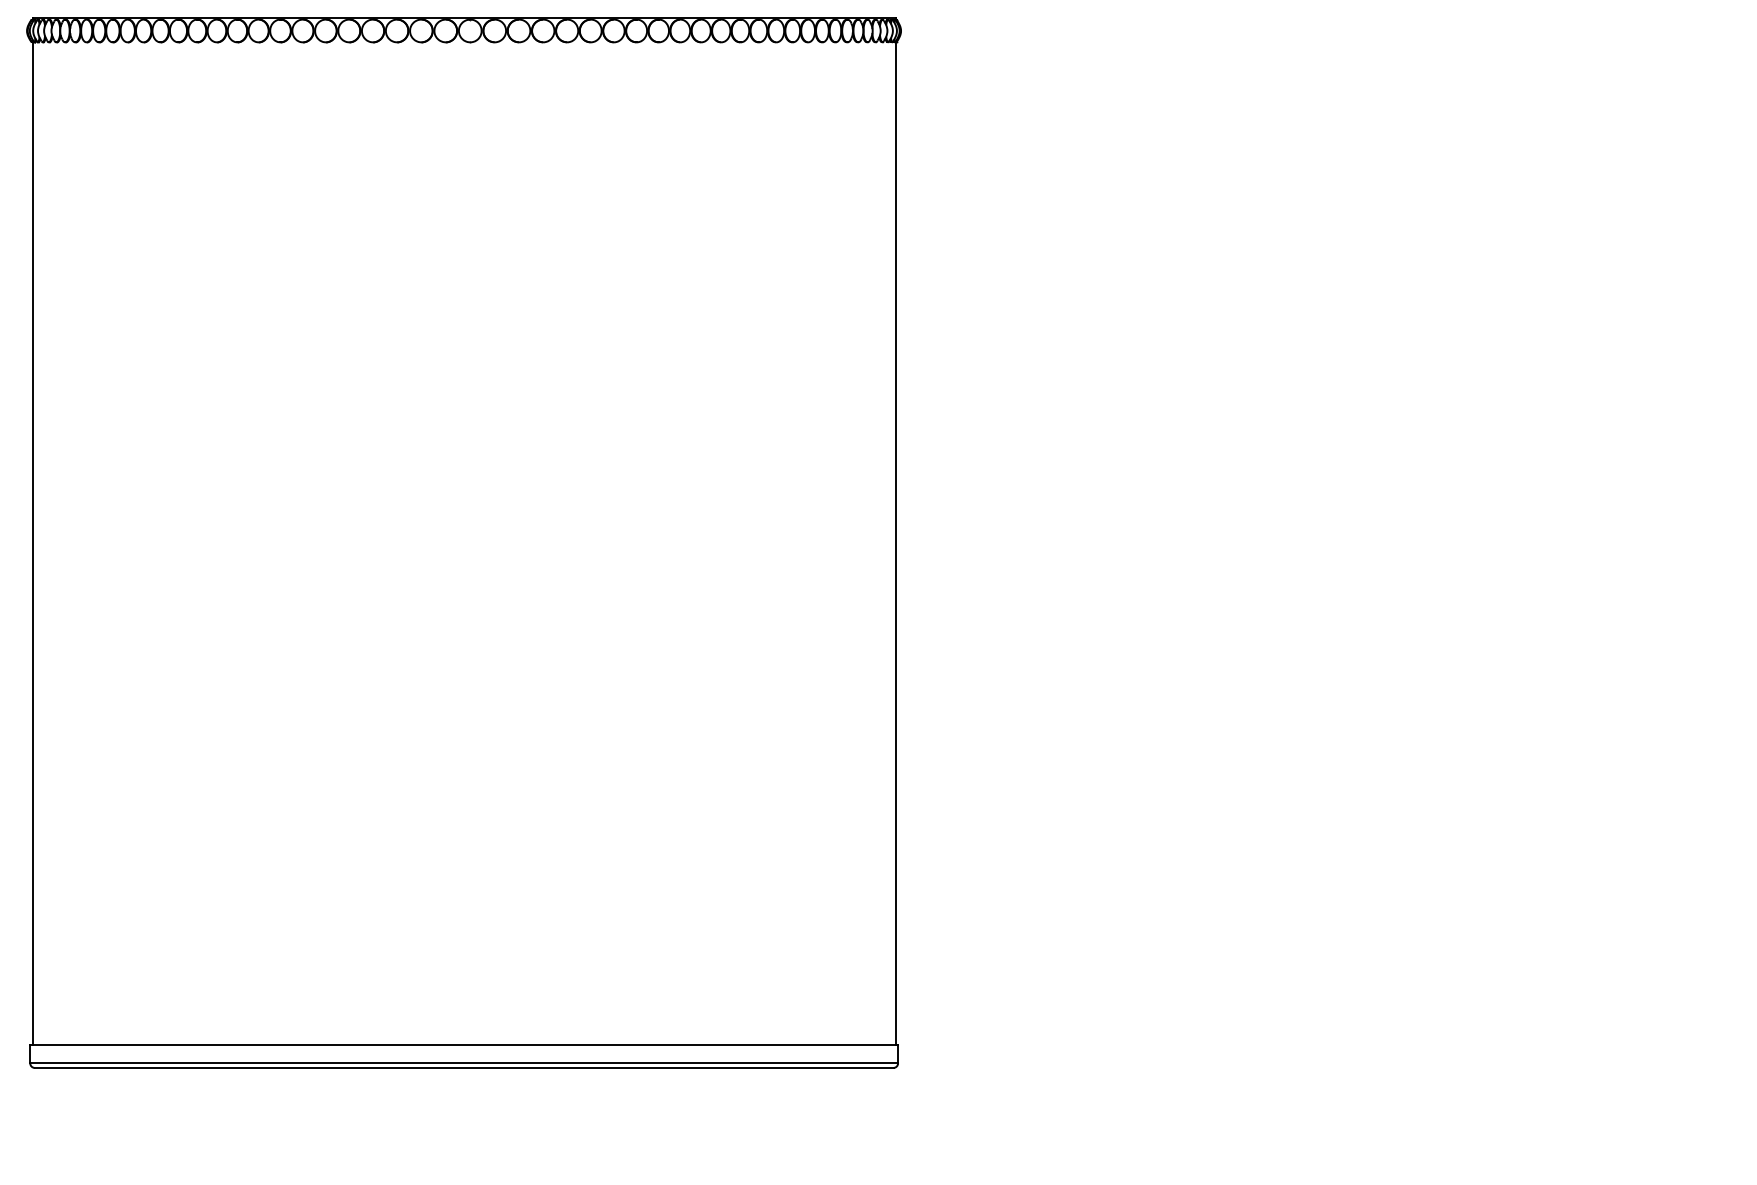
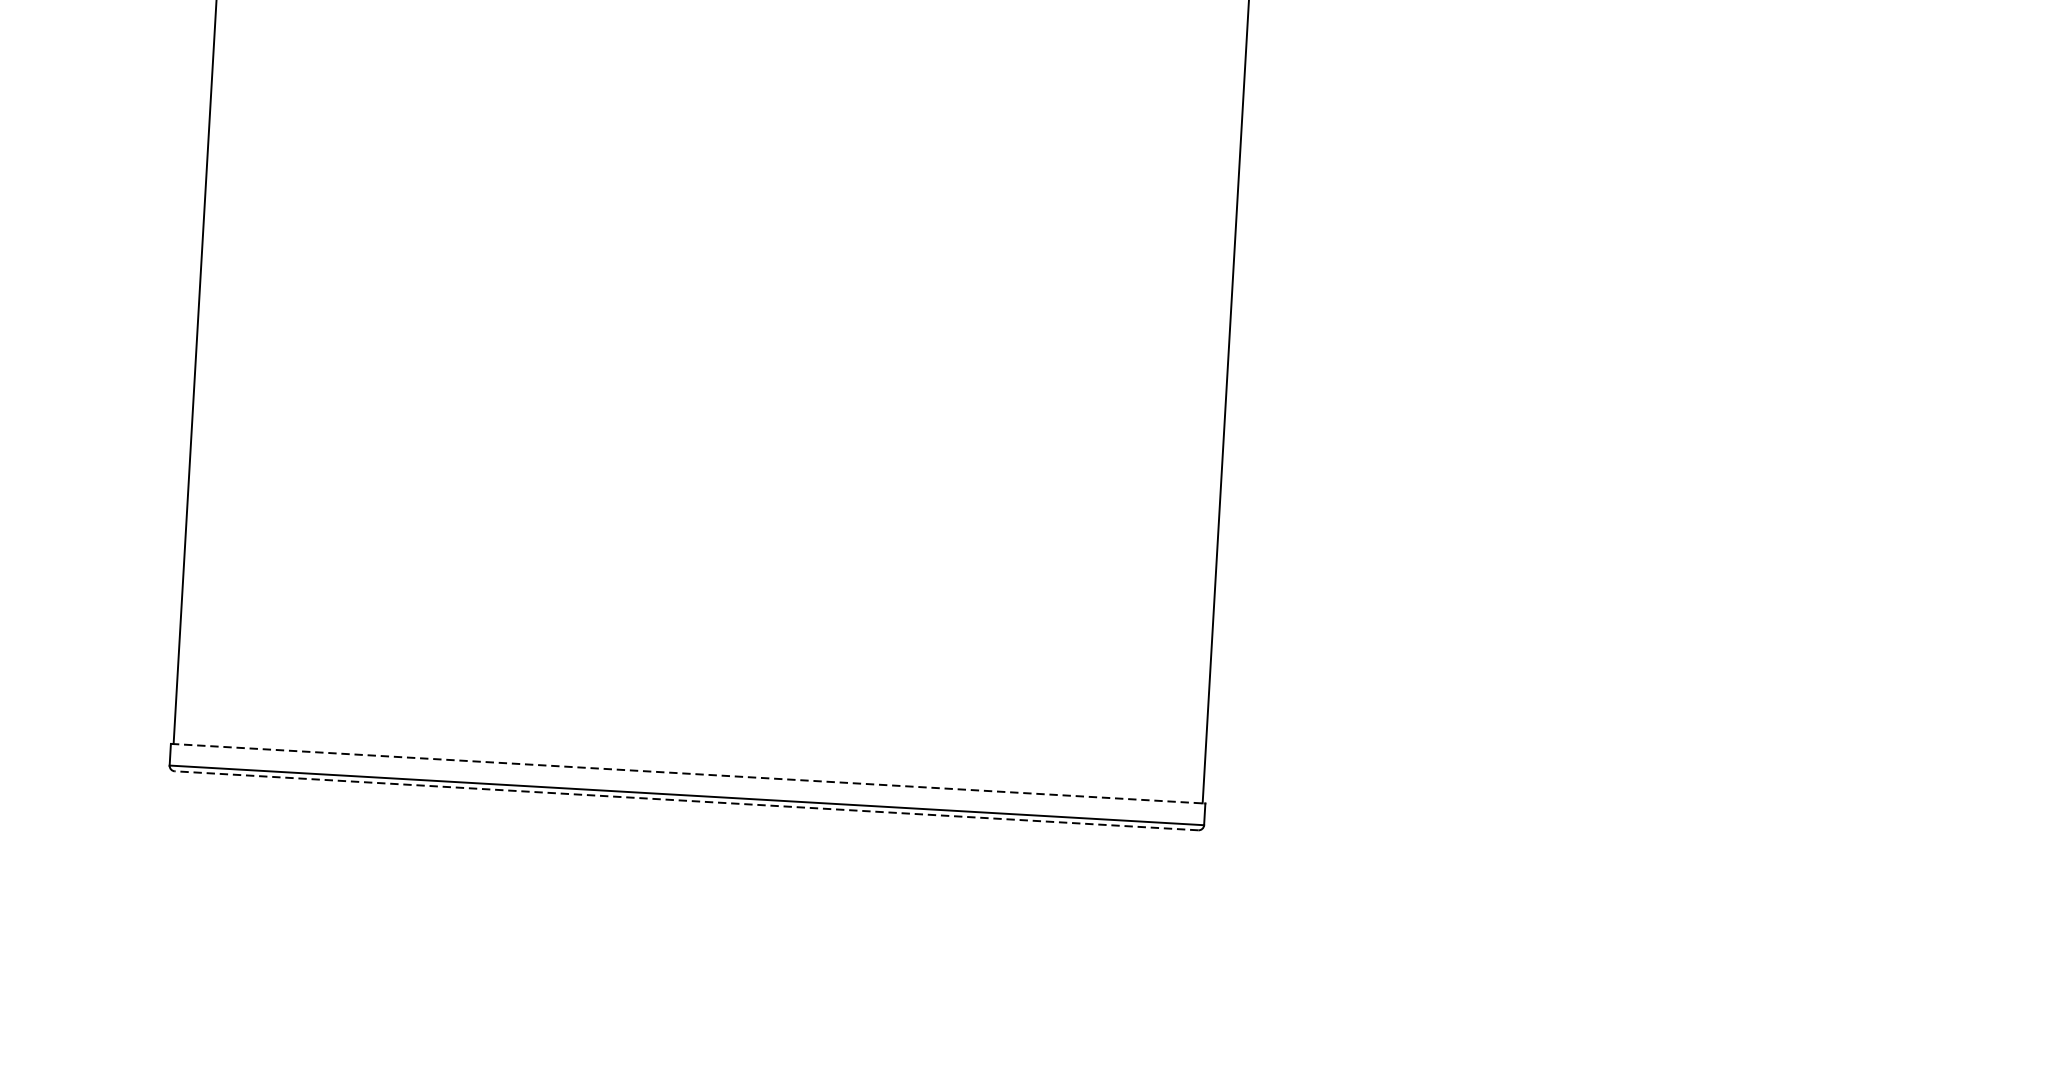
line: (464, 1045) -> (688, 774), solid -> dashed
line: (463, 1067) -> (685, 800), solid -> dashed

